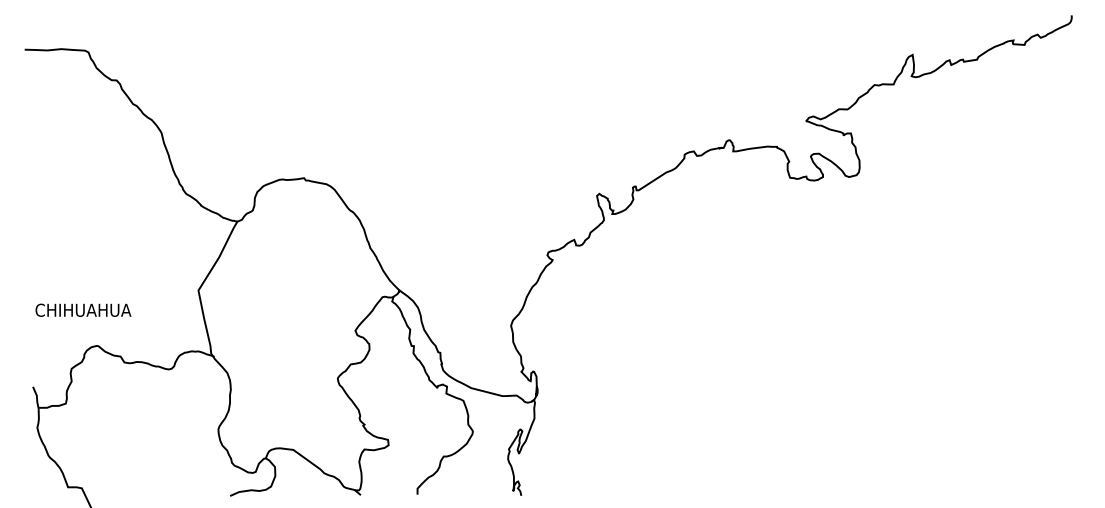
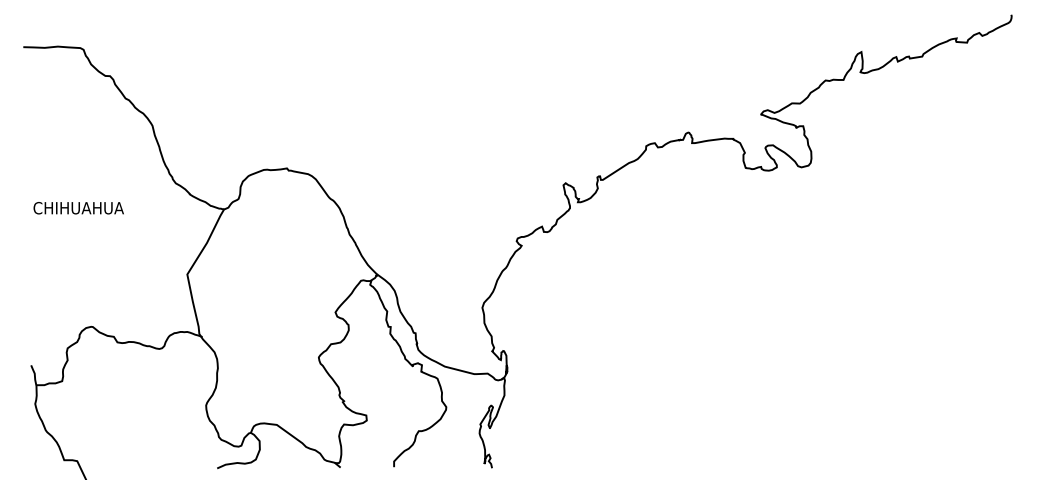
text: (83, 309) -> (78, 207), moved

